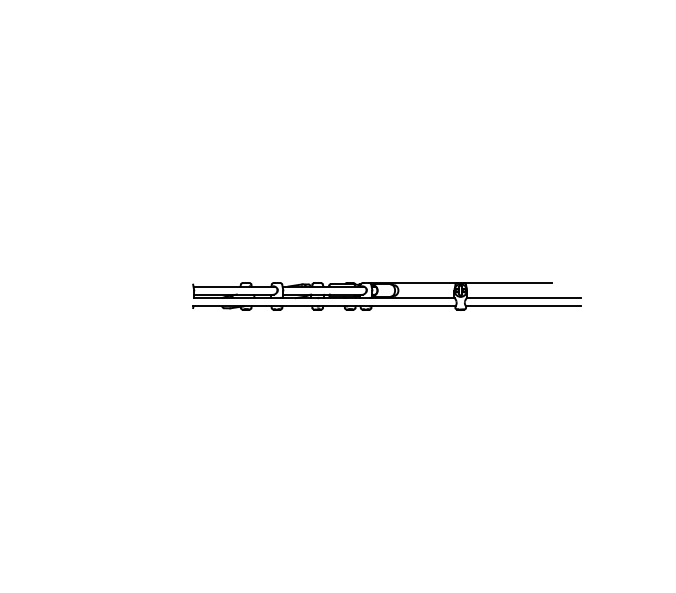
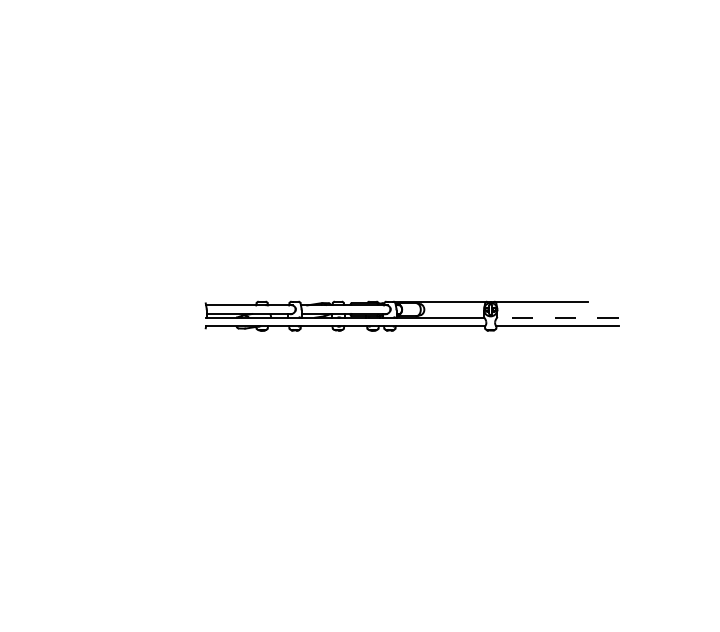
line: (523, 298) -> (557, 318), solid -> dashed

